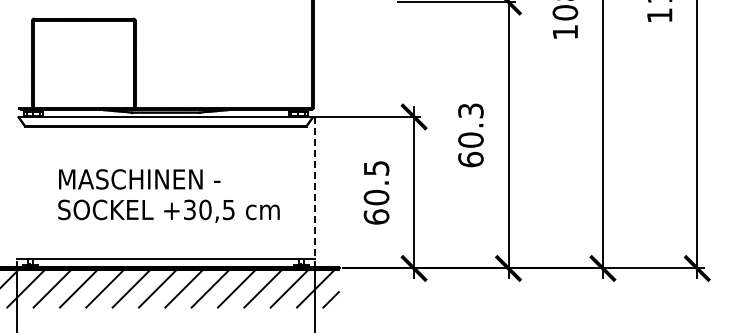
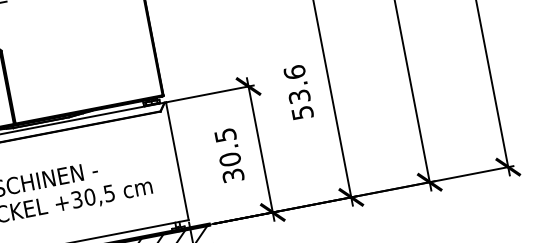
text: (470, 135) -> (298, 92), 60.3 -> 53.6
line: (314, 188) -> (177, 161), dashed -> solid
text: (376, 216) -> (233, 175), 60.5 -> 30.5

